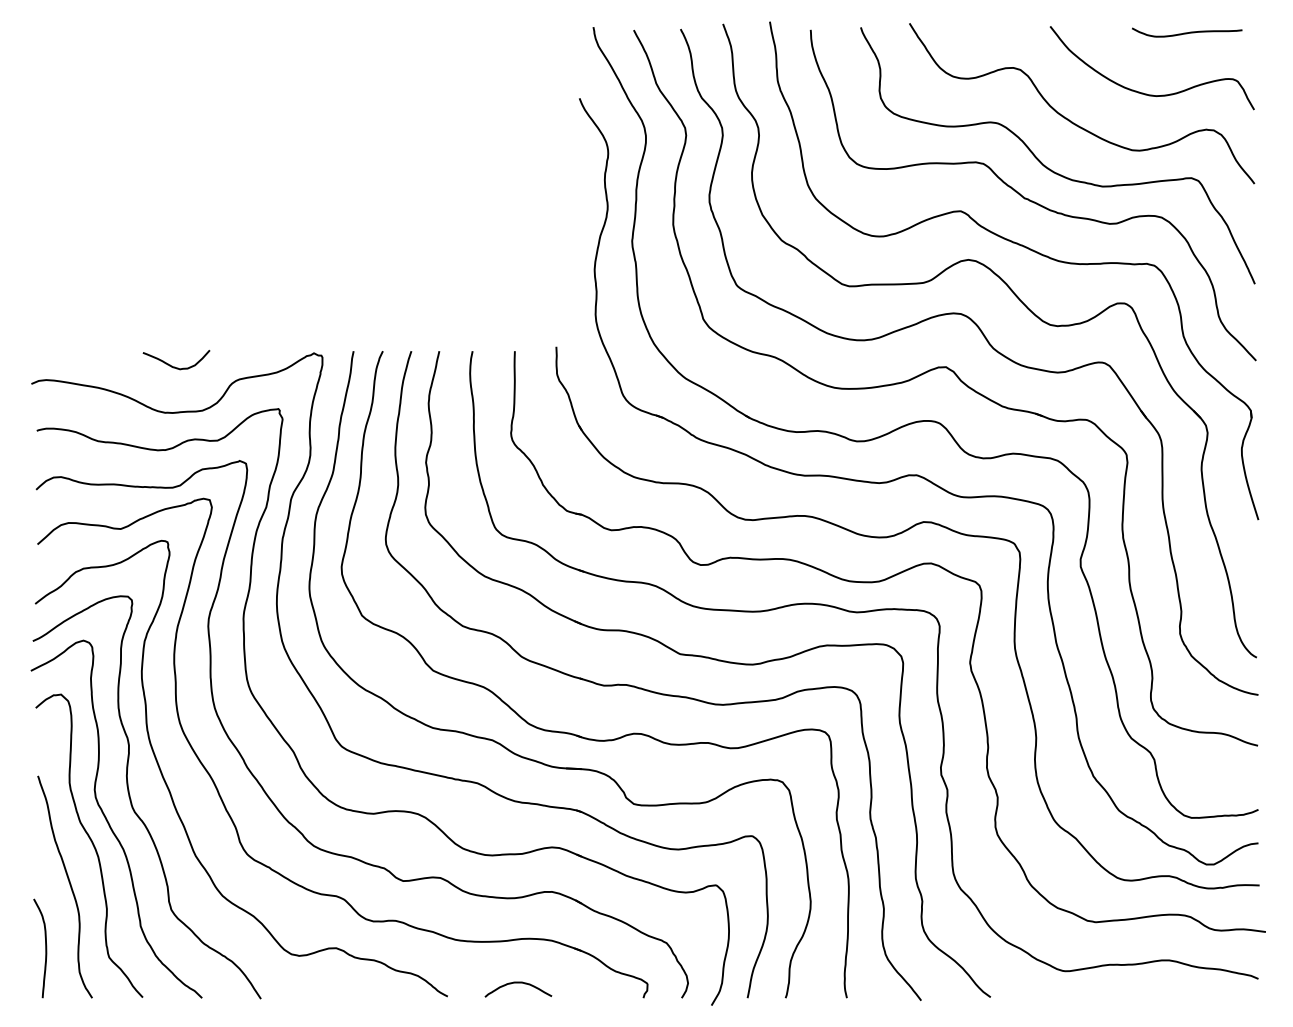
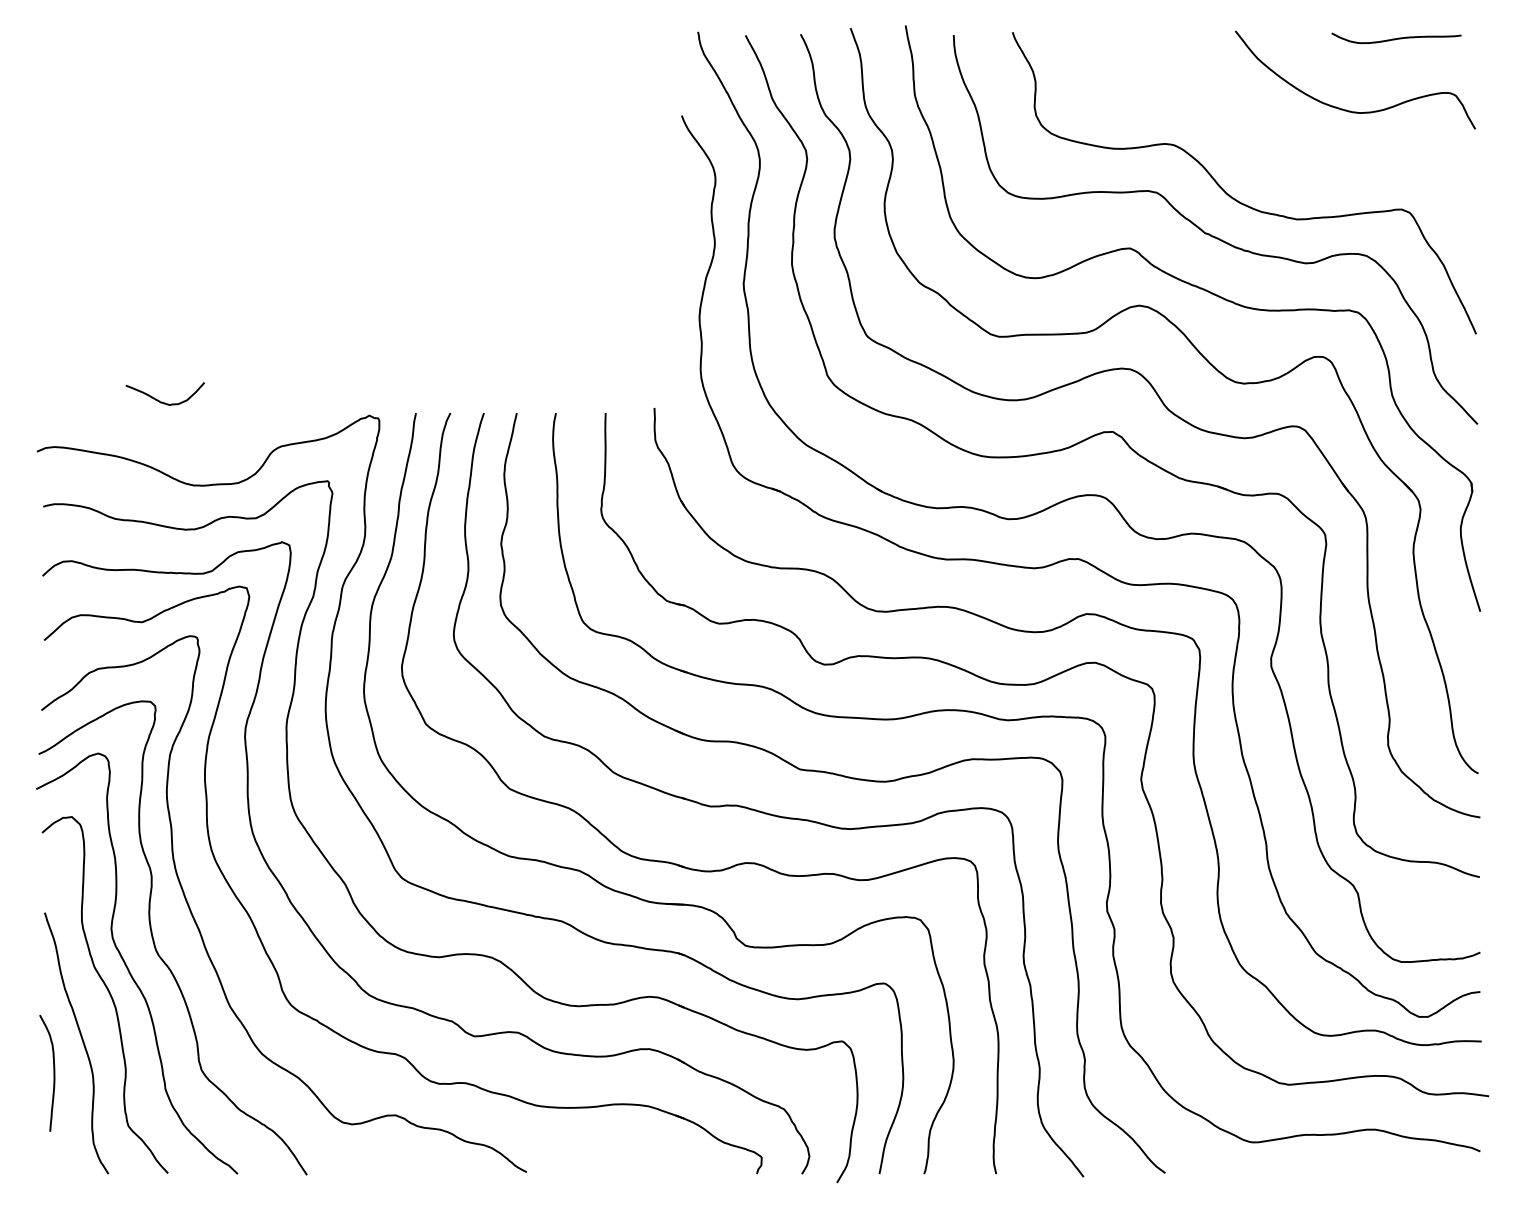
curve: (1068, 118) -> (1256, 139), removed
curve: (175, 366) -> (164, 401), moved
curve: (45, 948) -> (53, 1073), moved
curve: (518, 983) -> (609, 1156), removed

